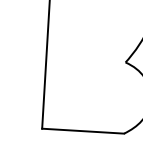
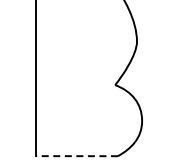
line: (82, 131) -> (76, 156), solid -> dashed

